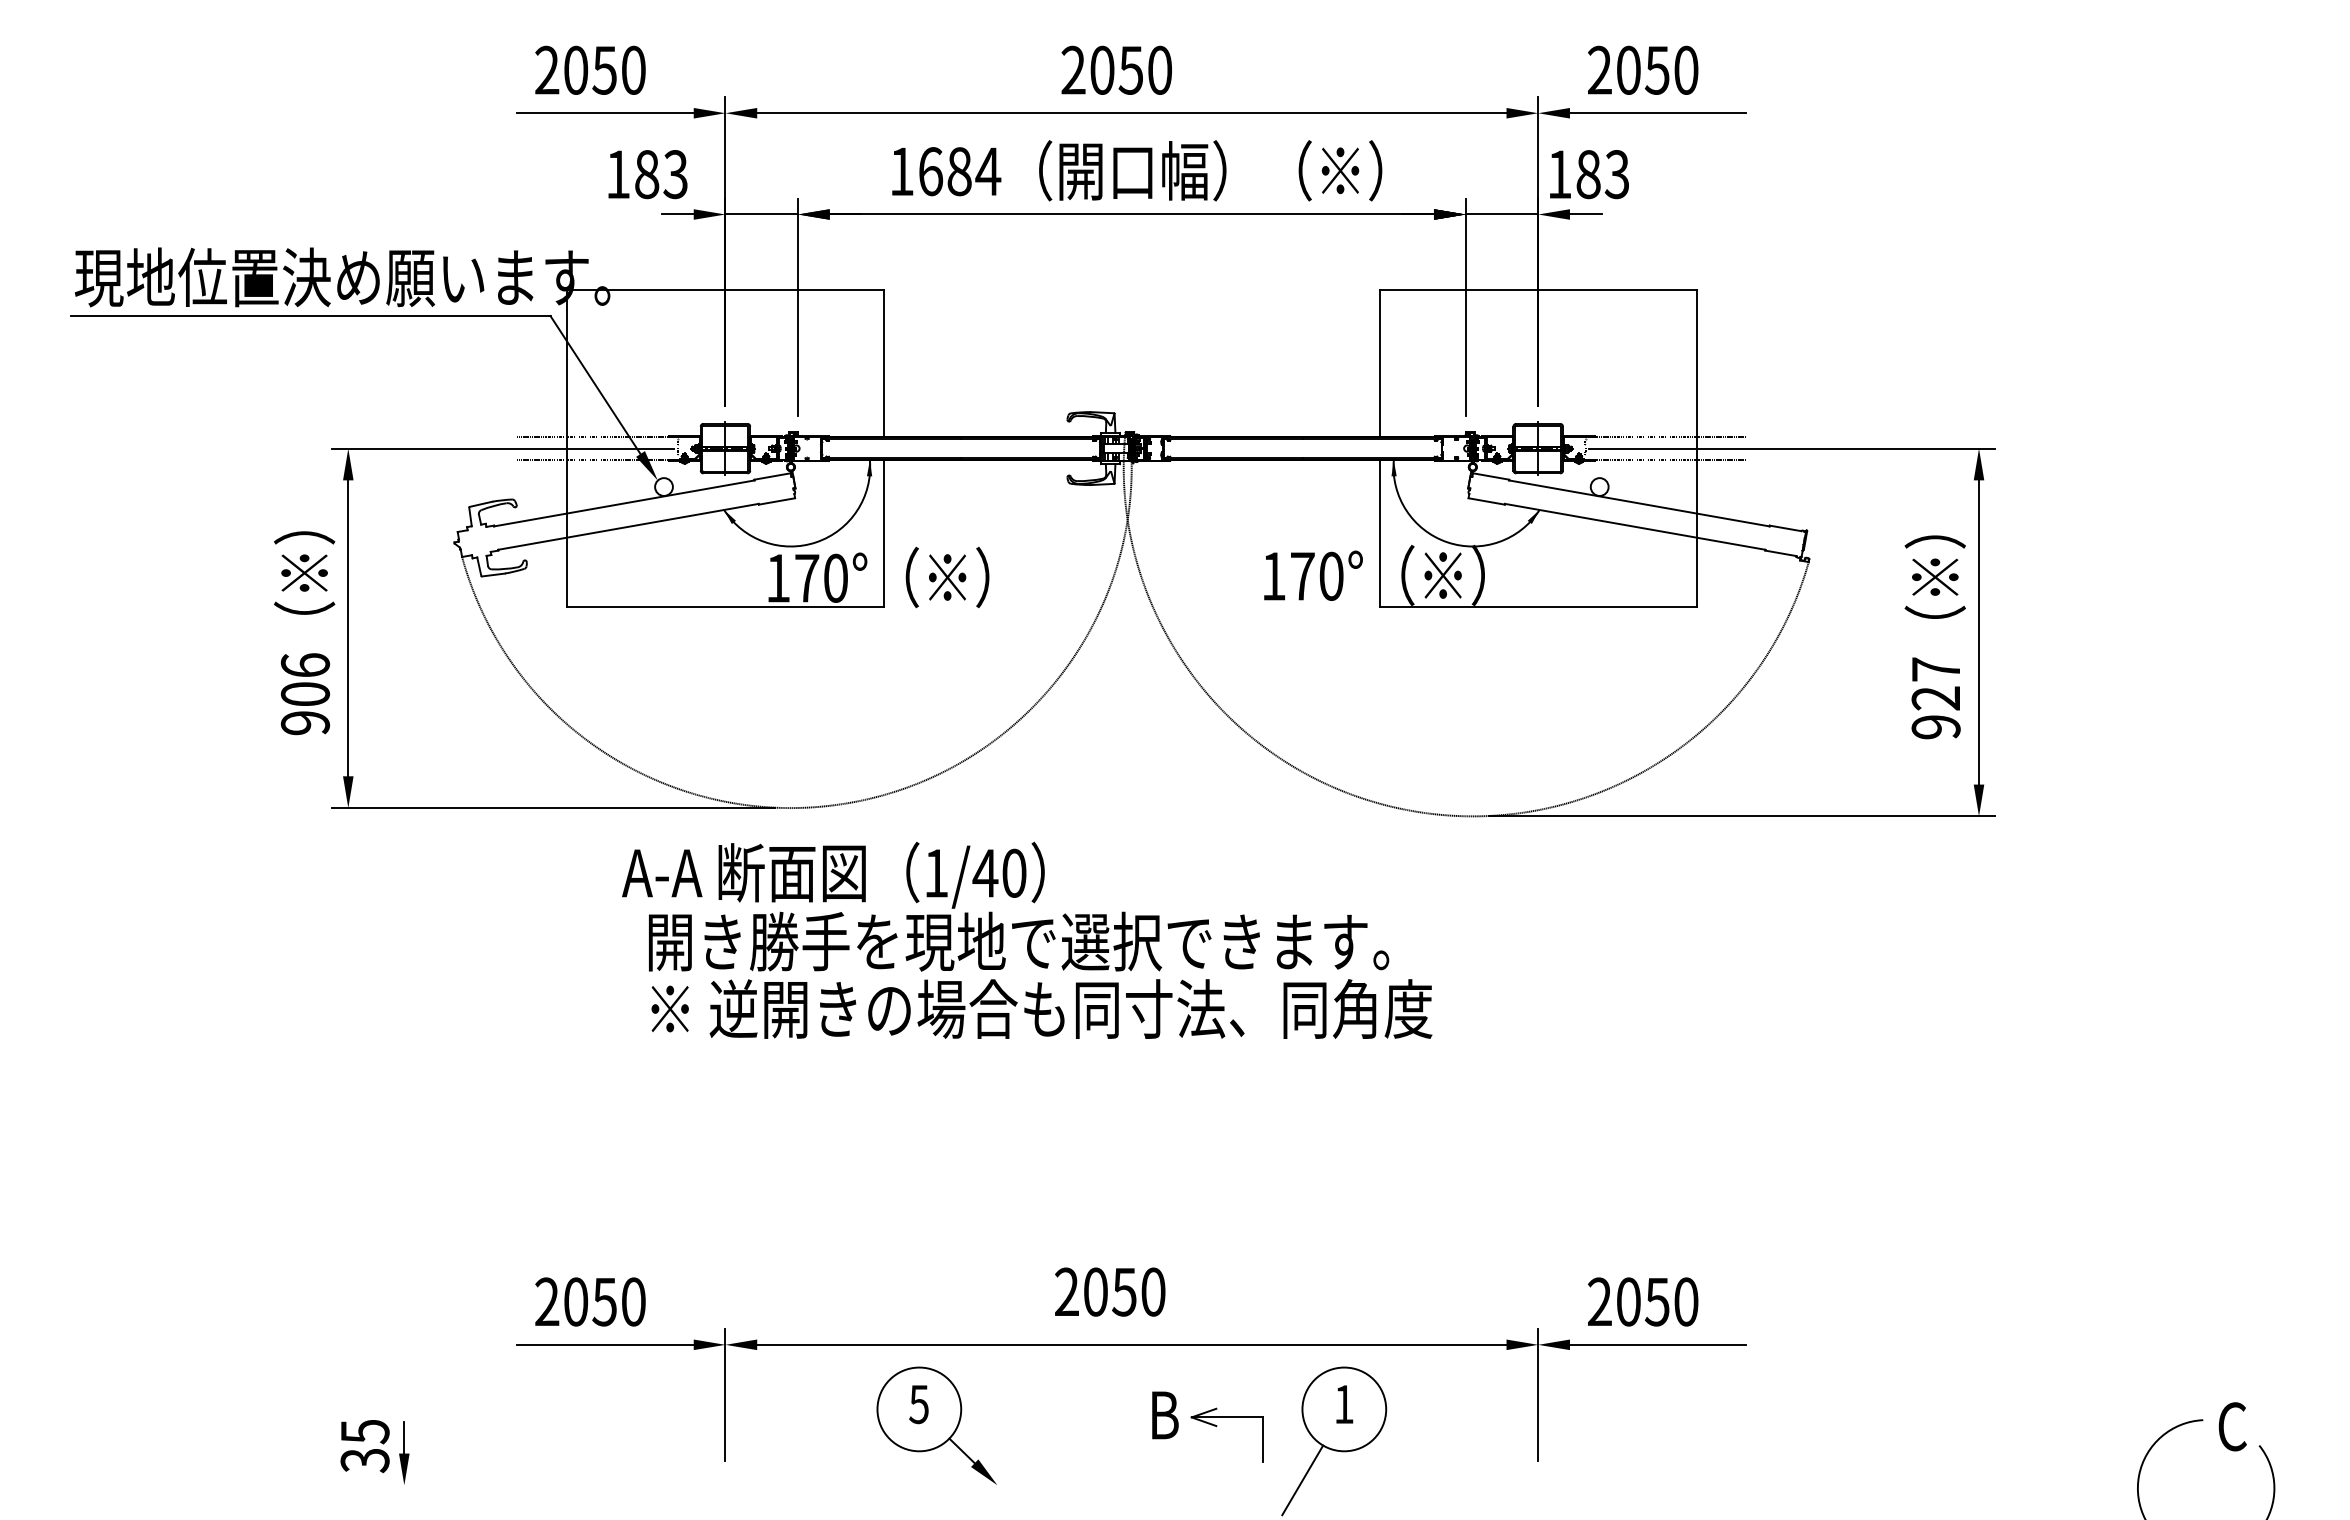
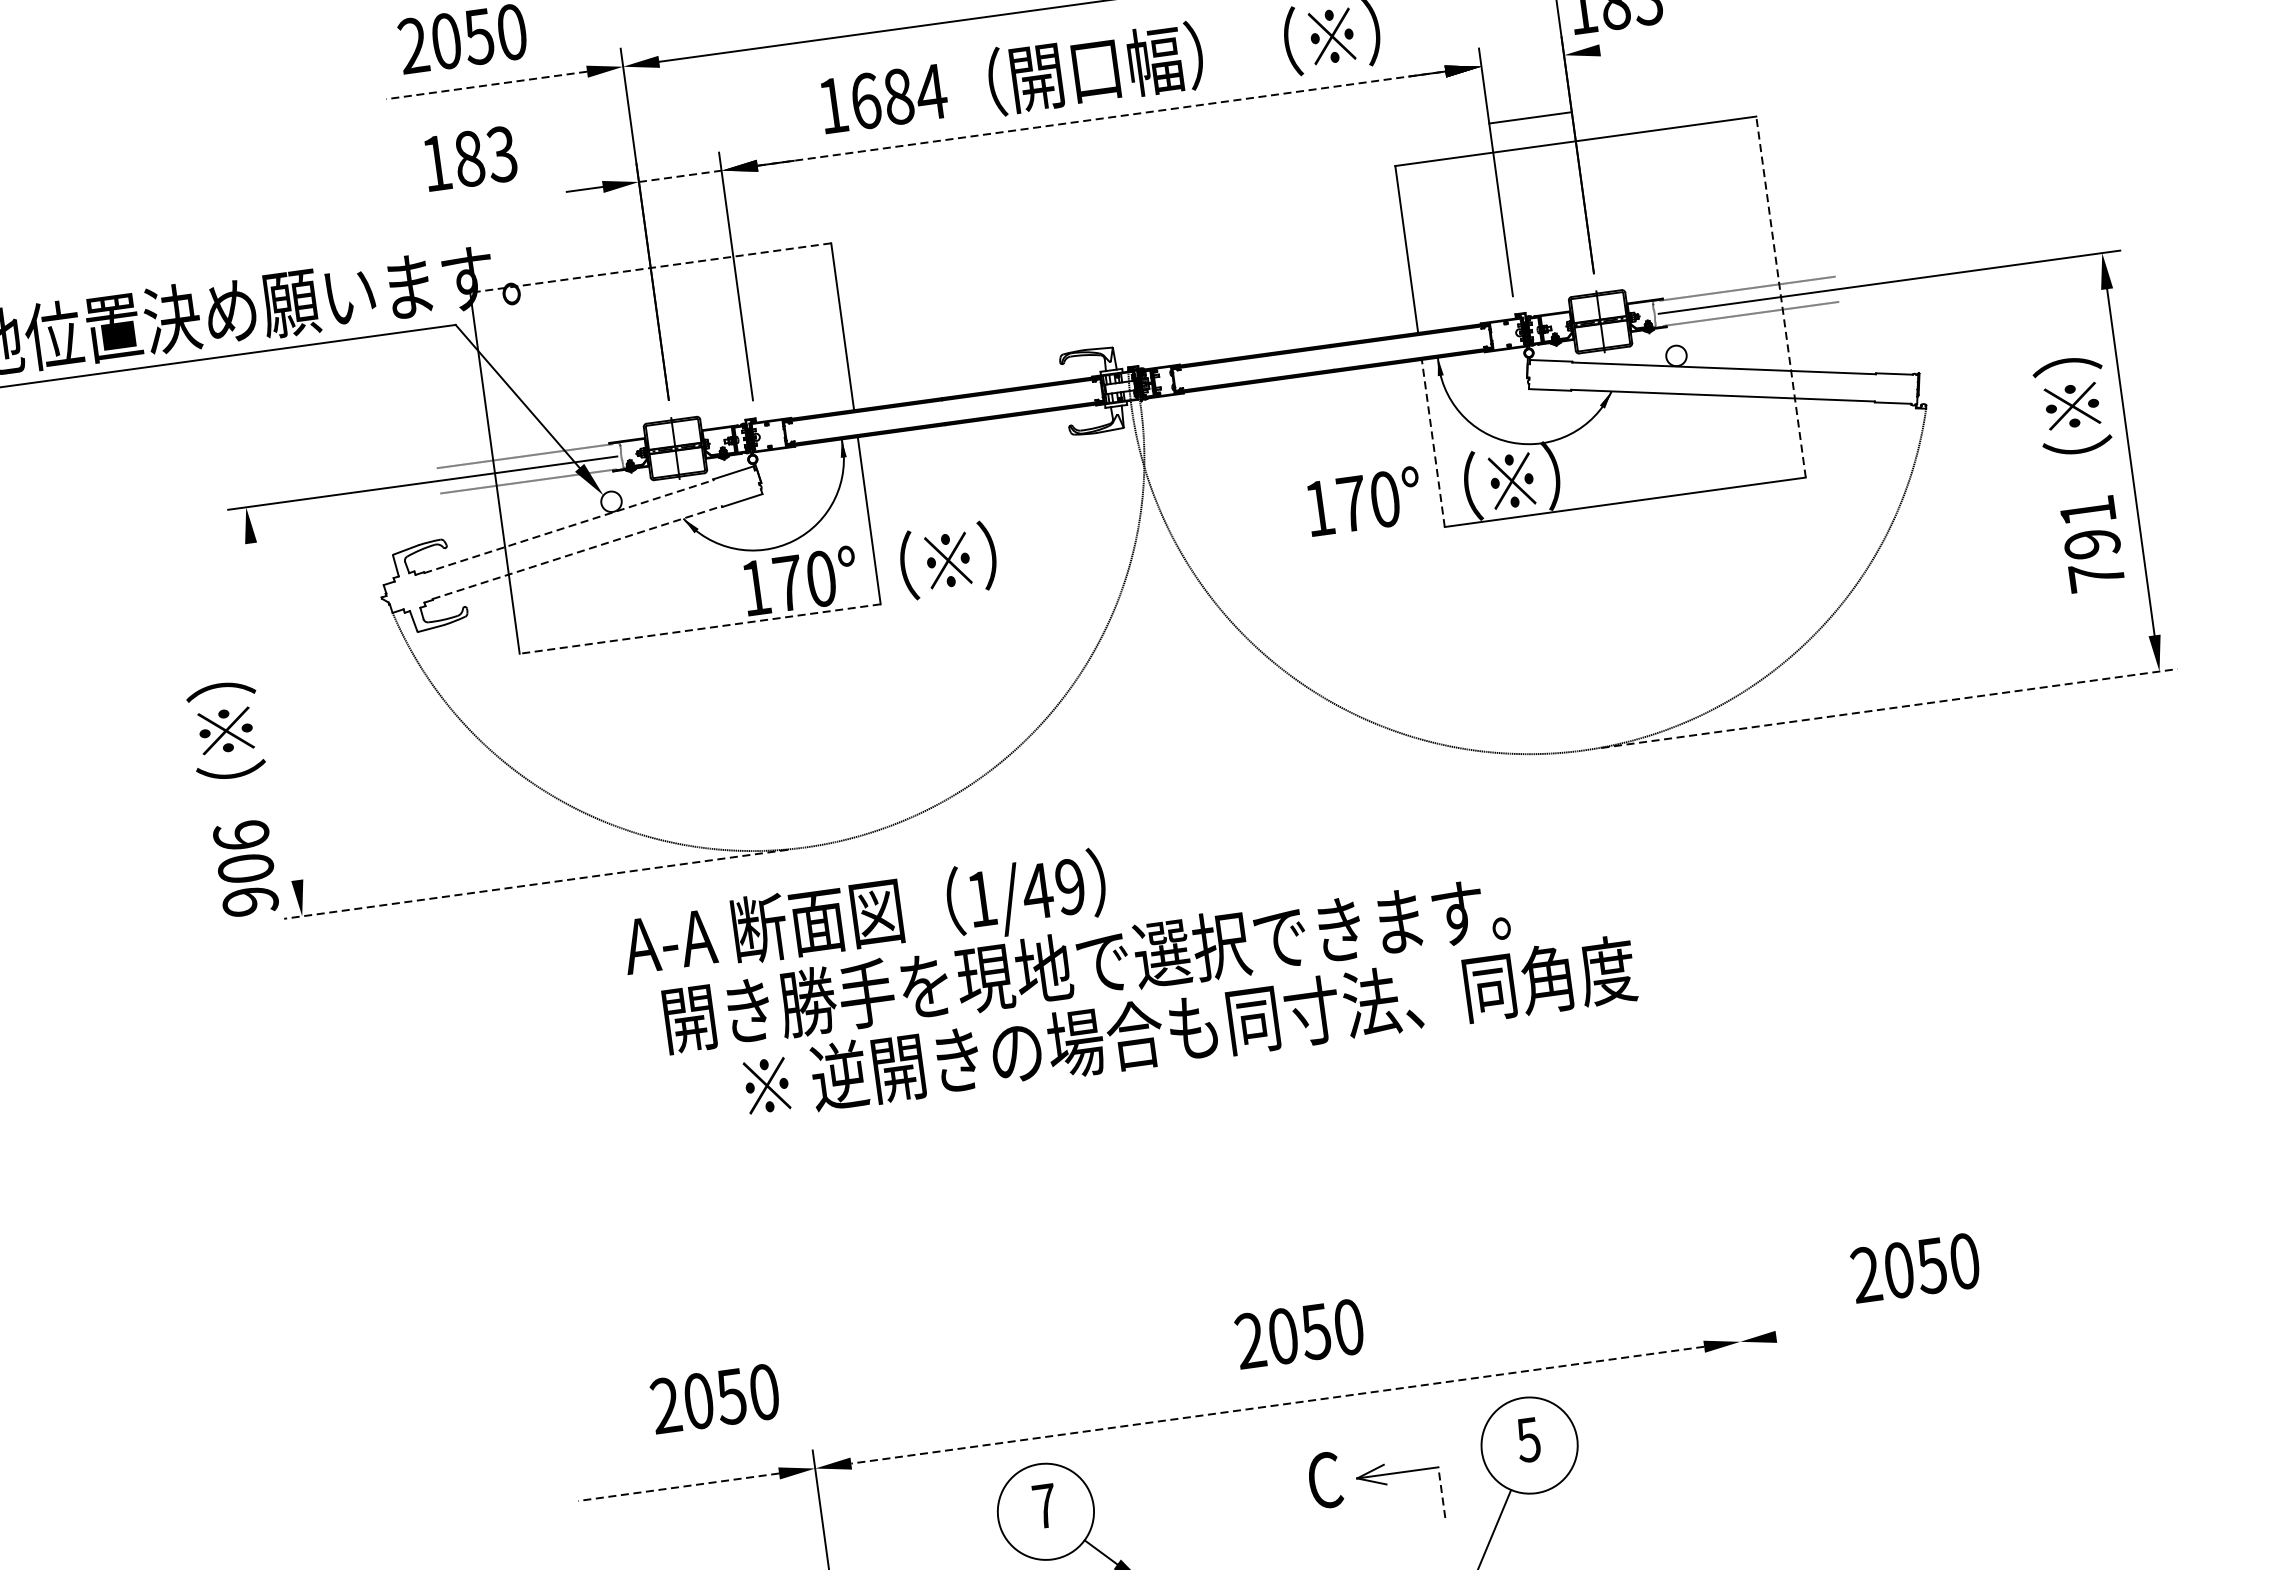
line: (605, 113) -> (486, 85), solid -> dashed
text: (647, 174) -> (470, 158), moved
line: (762, 214) -> (681, 176), solid -> dashed
line: (1132, 214) -> (1102, 118), solid -> dashed
line: (1501, 214) -> (1530, 117), moved
line: (1585, 214) -> (1617, 47), removed
line: (725, 290) -> (650, 268), solid -> dashed
line: (1696, 448) -> (1780, 296), solid -> dashed
line: (624, 503) -> (569, 526), solid -> dashed
line: (628, 526) -> (577, 552), solid -> dashed
line: (1379, 533) -> (1433, 443), solid -> dashed
line: (725, 607) -> (700, 629), solid -> dashed
line: (348, 628) -> (274, 711), removed
text: (304, 633) -> (235, 799), moved
text: (1935, 698) -> (2091, 544), 927 -> 791
line: (553, 808) -> (535, 884), solid -> dashed
line: (1742, 816) -> (1890, 708), solid -> dashed
text: (1014, 872) -> (1070, 885), 1/40 -> 1/49
text: (1041, 1008) -> (1189, 1027), moved
text: (1110, 1291) -> (1299, 1333), moved
text: (590, 1301) -> (715, 1398), moved
text: (1643, 1301) -> (1915, 1267), moved
line: (605, 1344) -> (678, 1486), solid -> dashed
line: (1131, 1344) -> (1277, 1404), solid -> dashed
line: (1657, 1344) -> (1875, 1322), removed
line: (1538, 1394) -> (1748, 1398), removed
text: (918, 1404) -> (1044, 1506), 5 -> 7
text: (1343, 1404) -> (1527, 1440), 1 -> 5
text: (1164, 1414) -> (1325, 1479), B -> C
line: (1263, 1439) -> (1442, 1492), solid -> dashed

